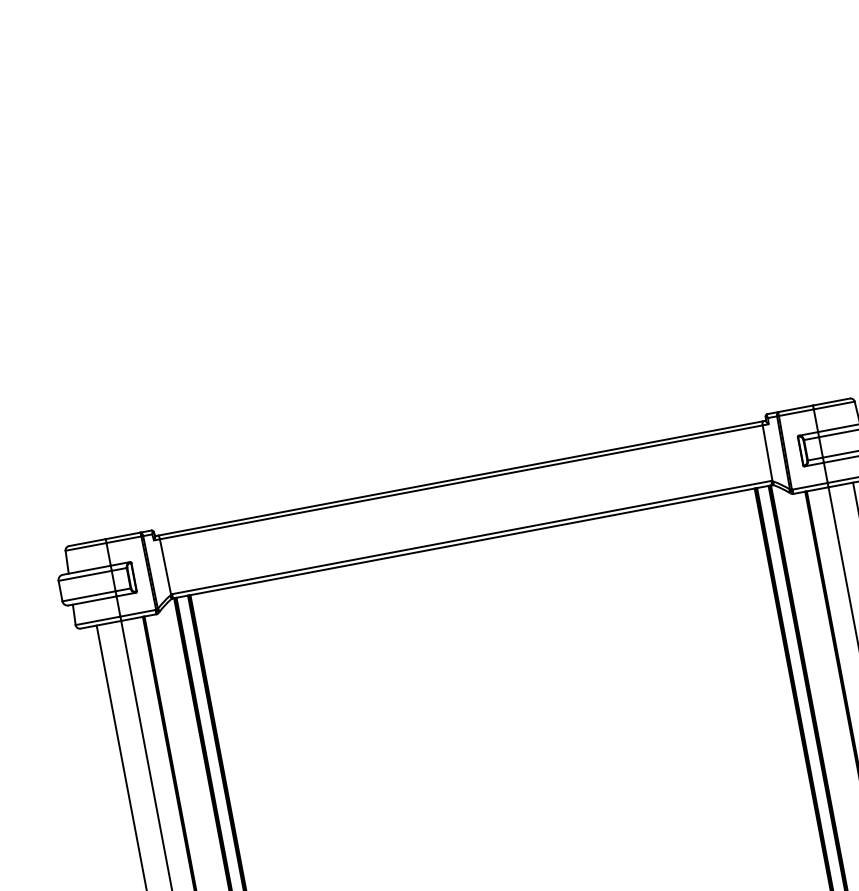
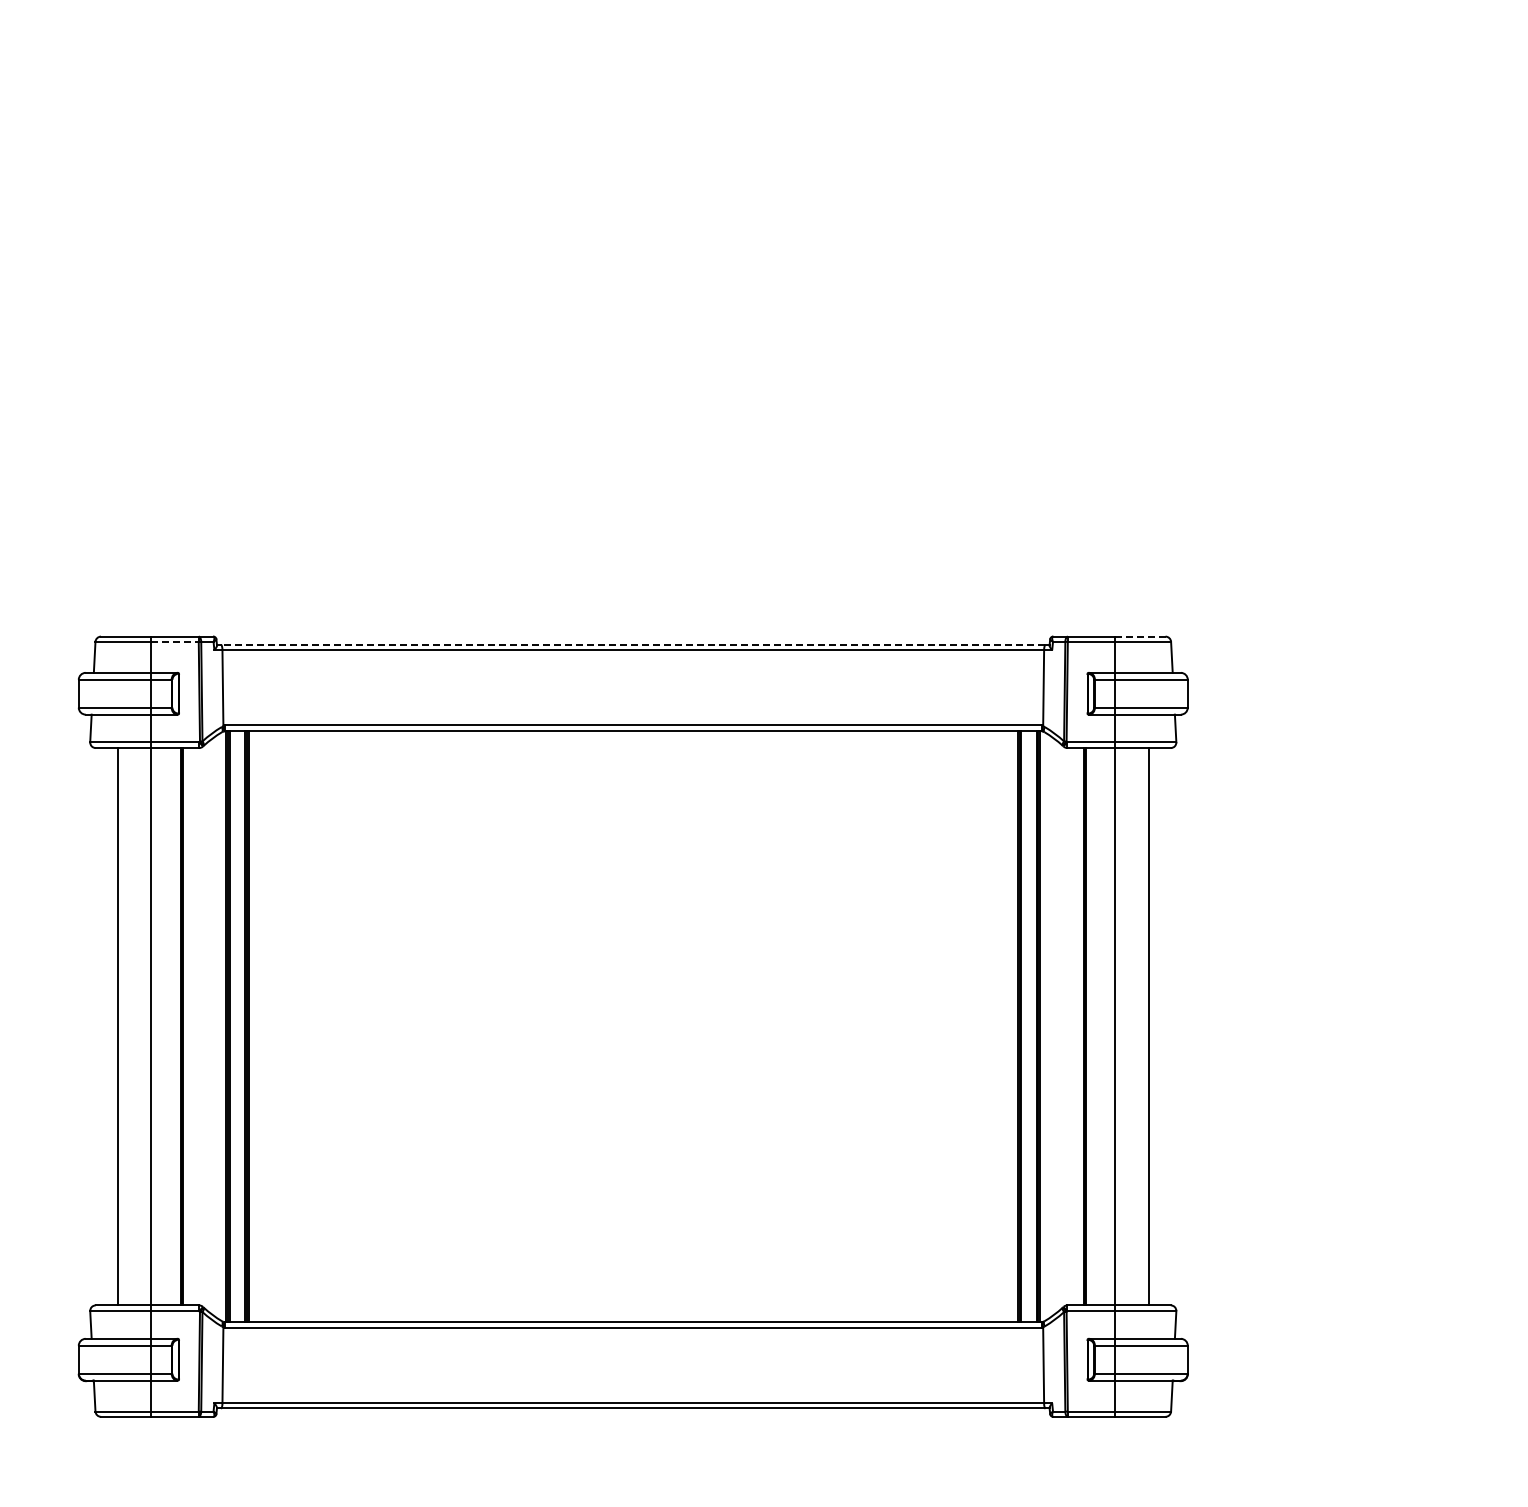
line: (831, 401) -> (1140, 636), solid -> dashed
line: (459, 478) -> (632, 644), solid -> dashed
line: (123, 539) -> (174, 641), solid -> dashed

